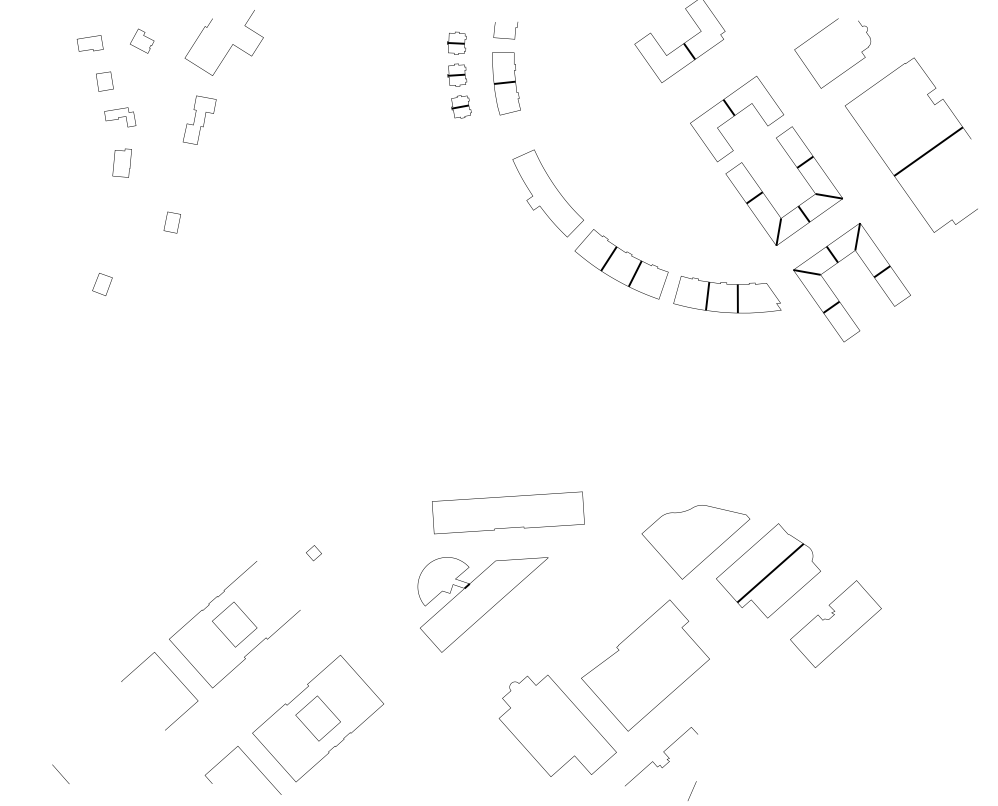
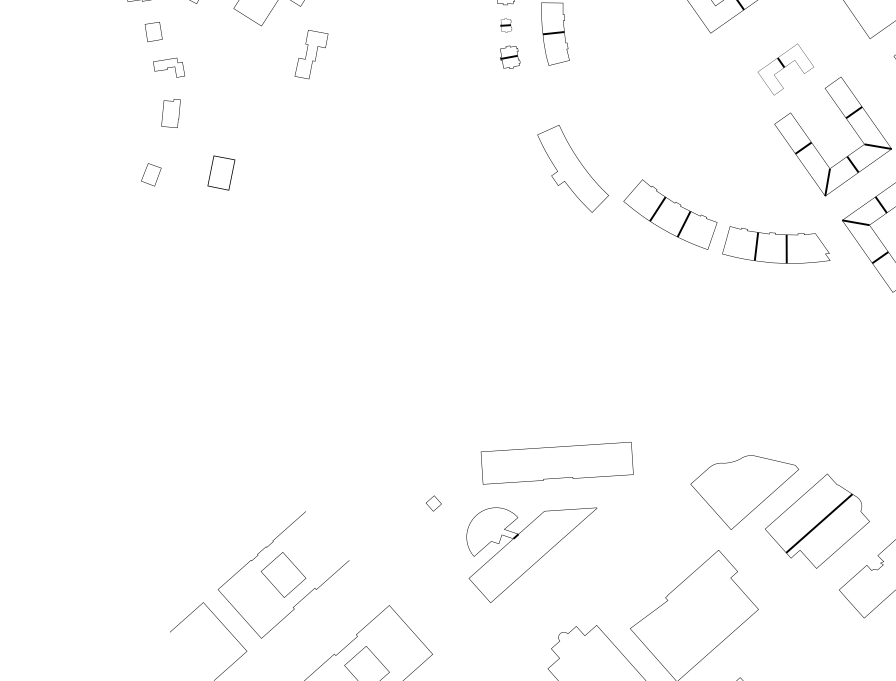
part: (457, 74) -> (506, 24), size x0.6
part: (199, 119) -> (311, 53), moved
part: (736, 119) -> (785, 69), size x0.6
part: (547, 193) -> (572, 168), moved
part: (171, 222) -> (220, 172), size x1.6
part: (102, 284) -> (151, 174), moved
part: (313, 553) -> (433, 503), moved

